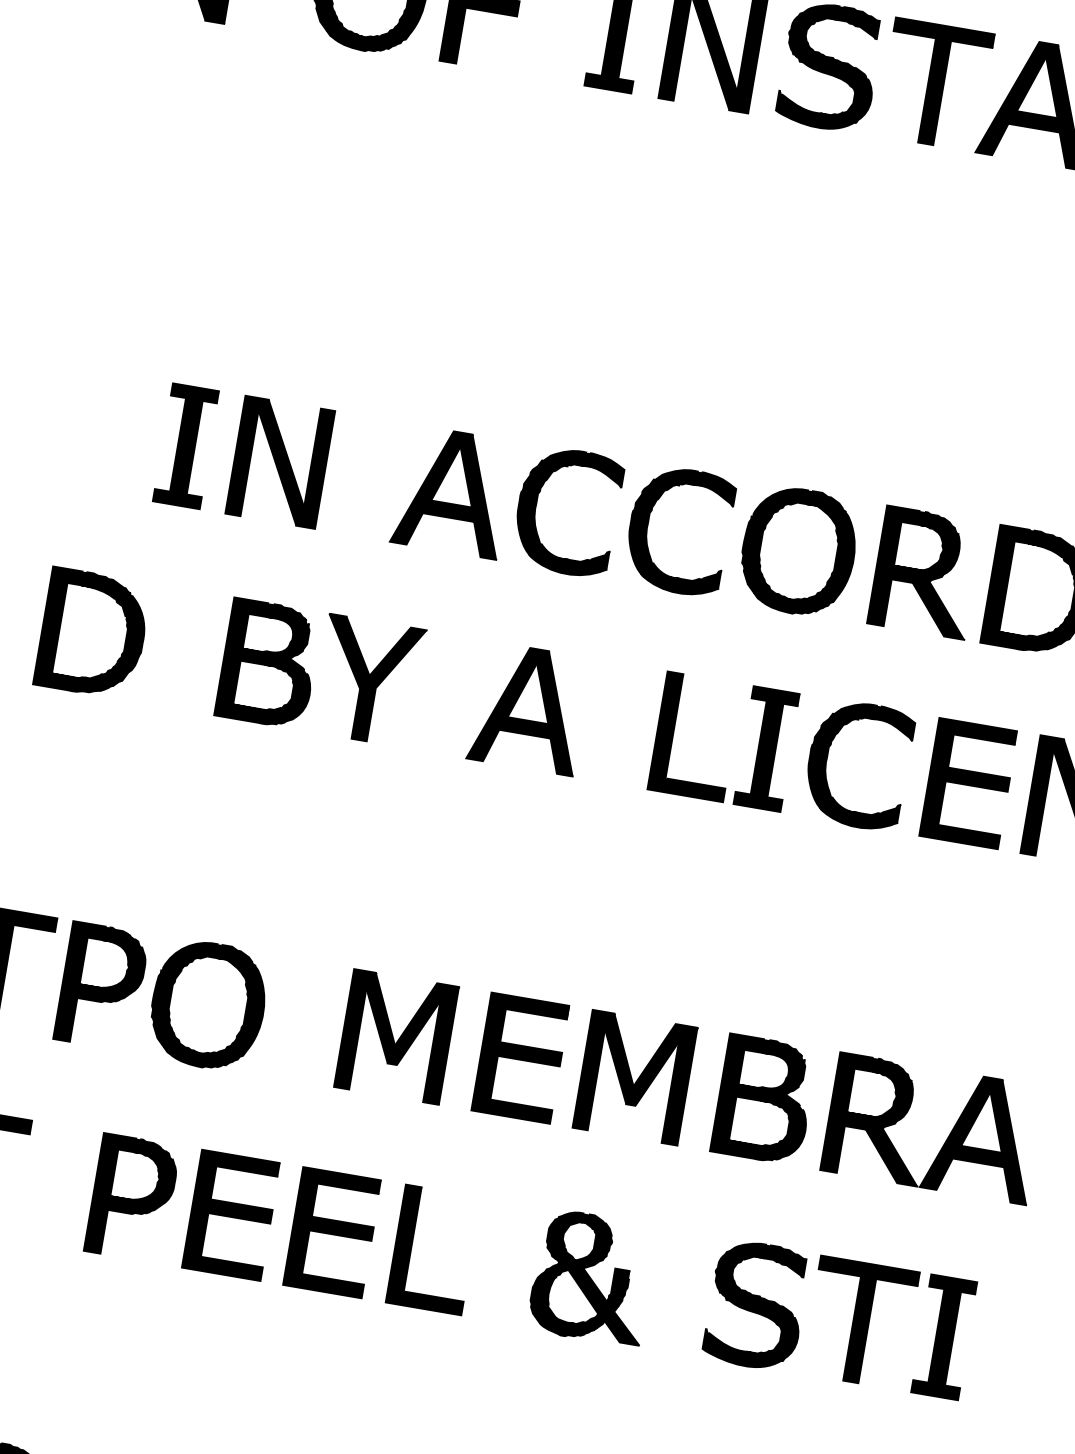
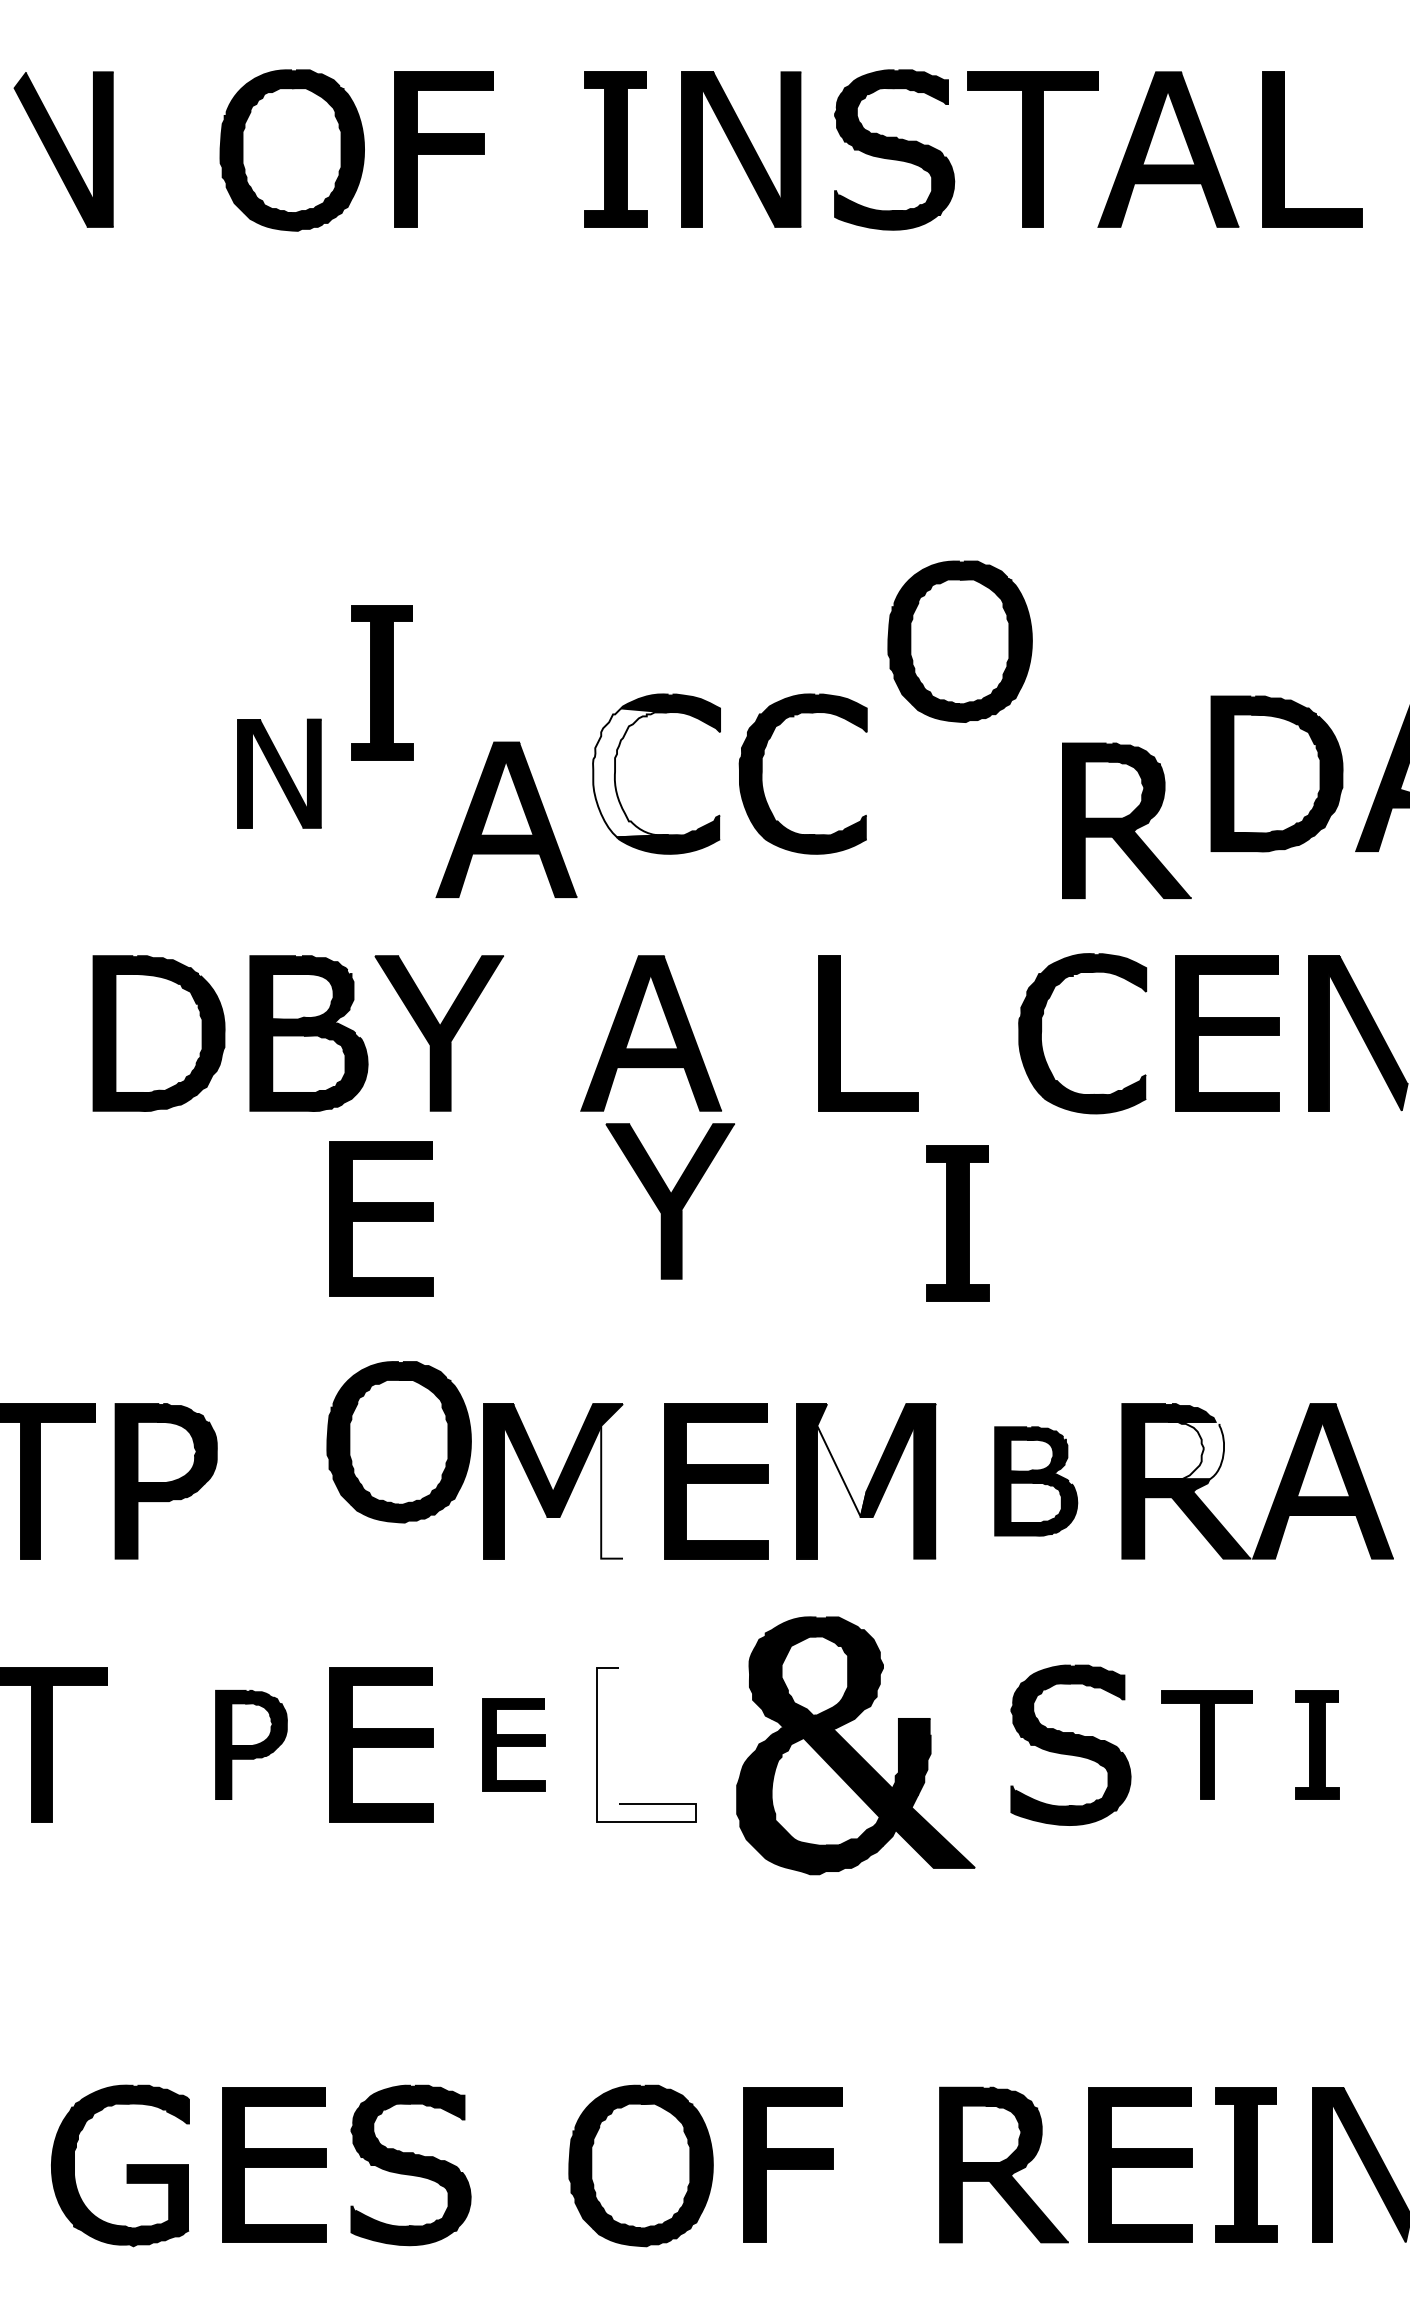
part: (186, 446) -> (382, 682), moved
part: (280, 462) -> (279, 773), size x0.7
part: (453, 491) -> (506, 819), moved
fill: (547, 507) -> (630, 772), removed
part: (798, 551) -> (959, 641), moved
part: (925, 572) -> (1126, 820), moved
part: (92, 633) -> (158, 1033), moved
part: (766, 749) -> (957, 1223), moved
part: (300, 814) -> (381, 1218), added
part: (521, 838) -> (669, 1201), added
part: (207, 1005) -> (398, 1442), moved
fill: (441, 1044) -> (612, 1481), removed
fill: (618, 1058) -> (841, 1460), removed
fill: (881, 1095) -> (1184, 1450), removed
part: (764, 1099) -> (1035, 1481), size x0.7
part: (132, 1198) -> (251, 1744), size x0.7
part: (332, 1232) -> (513, 1744), size x0.6
fill: (433, 1249) -> (646, 1744), removed
part: (592, 1277) -> (855, 1745), size x1.6
part: (860, 1322) -> (1206, 1744), size x0.7
part: (944, 1337) -> (1317, 1744), size x0.7

